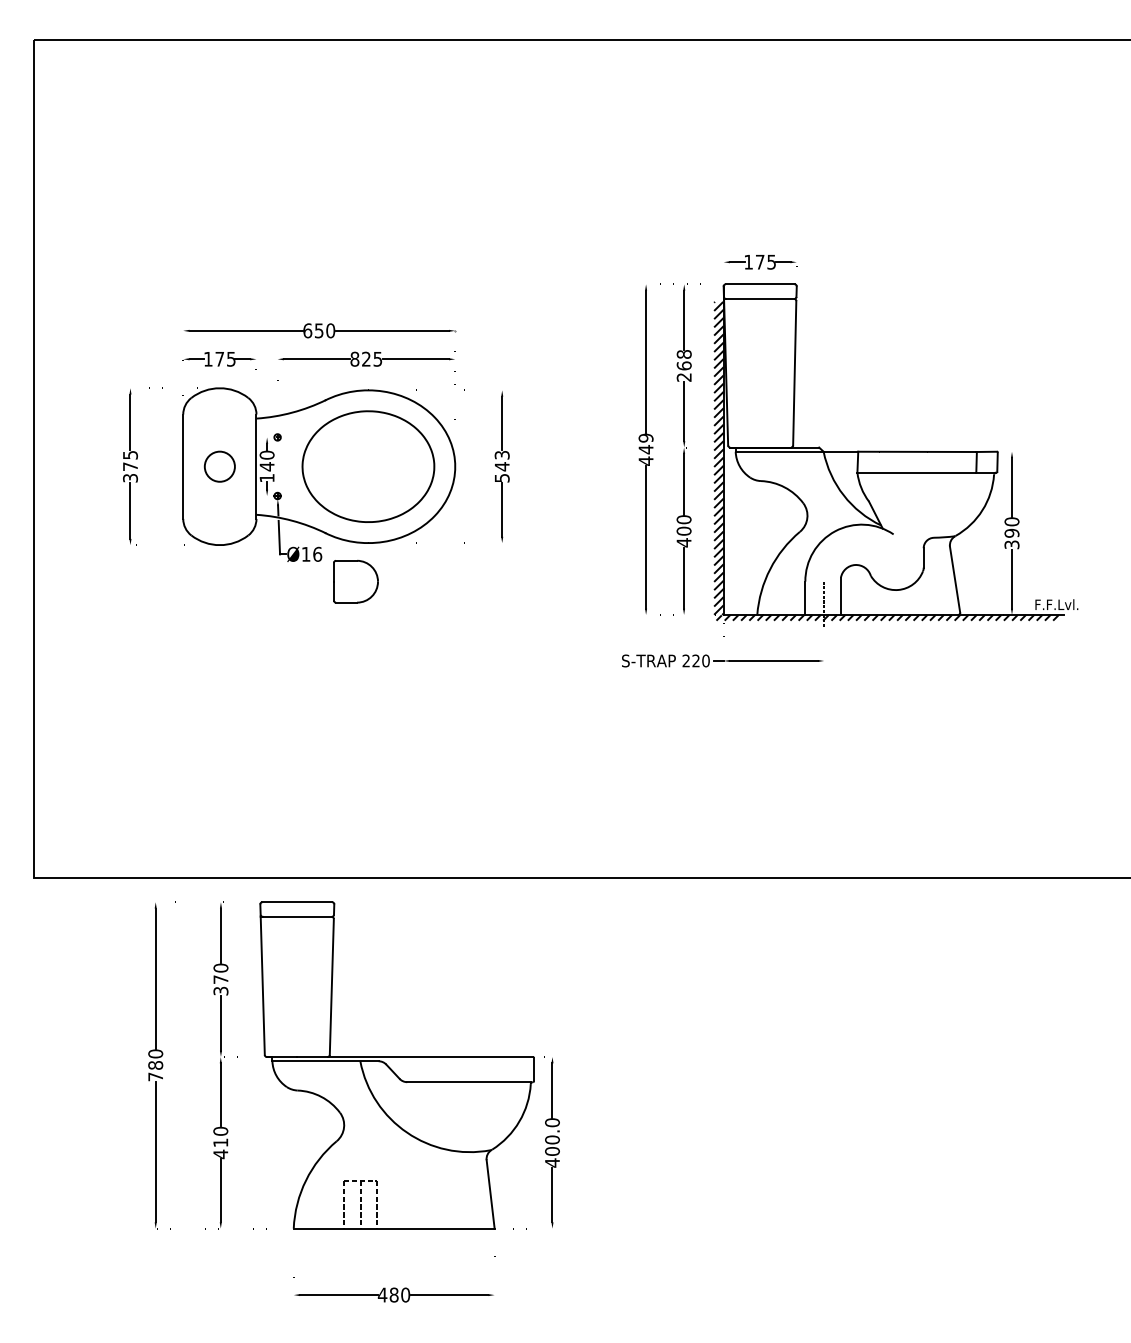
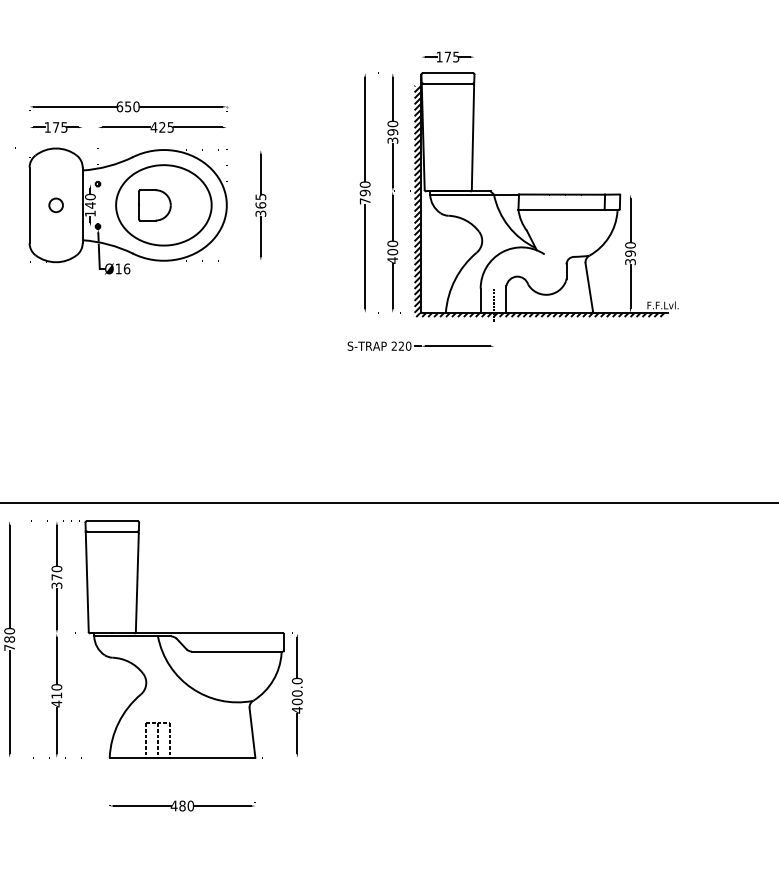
text: (354, 358) -> (153, 126), 825 -> 425
text: (683, 365) -> (392, 131), 268 -> 390
text: (645, 449) -> (364, 192), 449 -> 790
circle: (219, 466) -> (55, 205), size x0.62
text: (501, 466) -> (260, 205), 543 -> 365
part: (355, 581) -> (154, 205), moved

